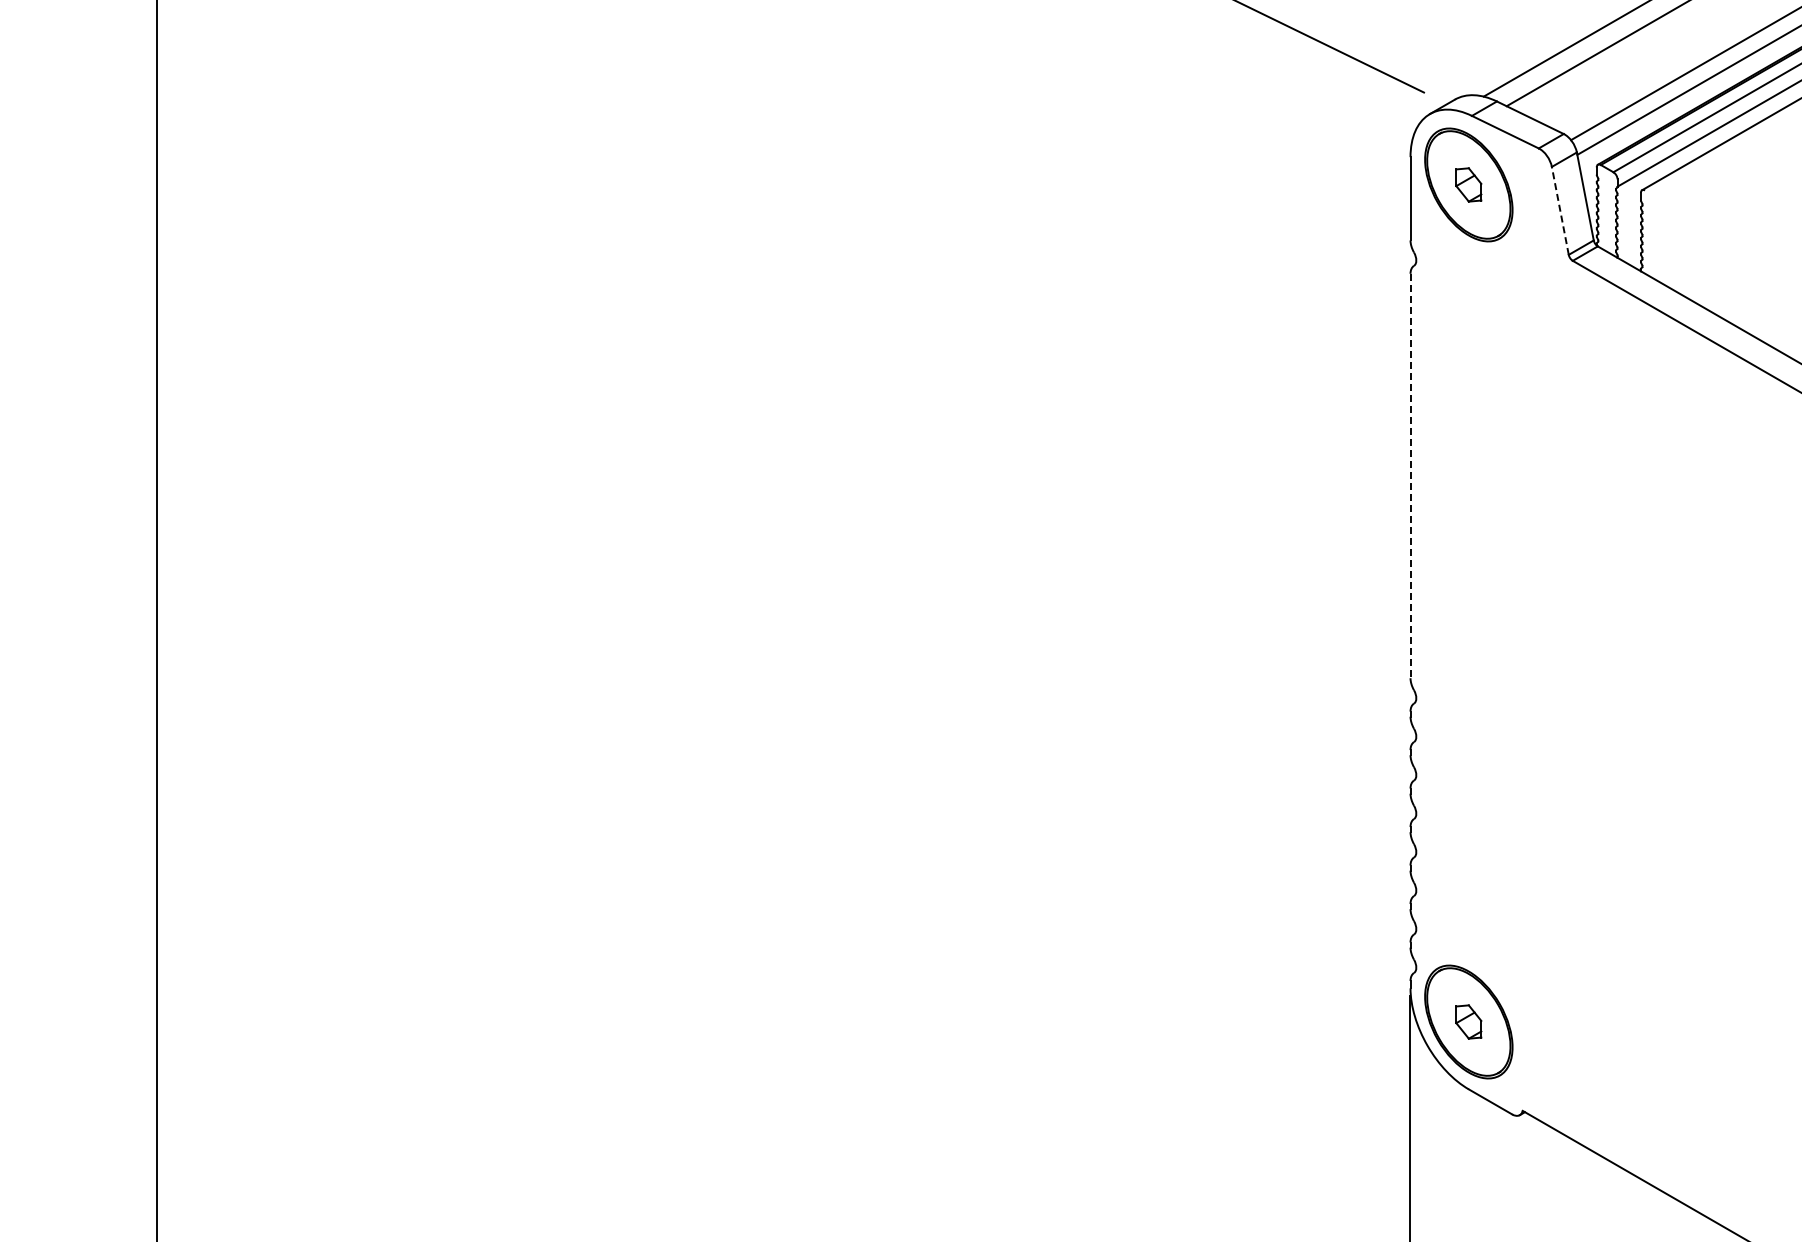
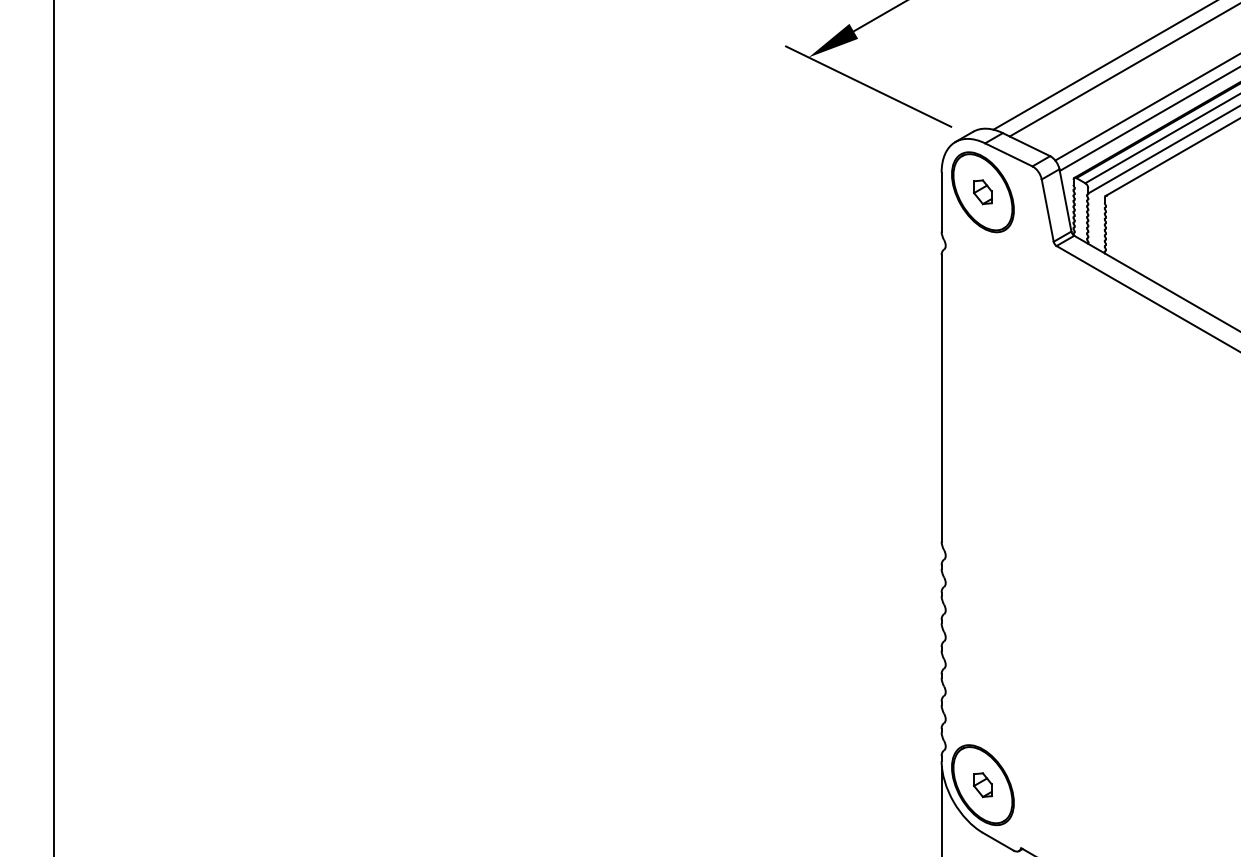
line: (1560, 210) -> (1047, 210), dashed -> solid
line: (1410, 476) -> (941, 398), dashed -> solid

